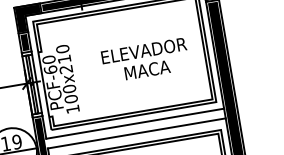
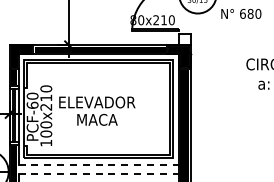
text: (145, 59) -> (97, 110), moved
line: (136, 124) -> (99, 165), solid -> dashed
line: (137, 132) -> (99, 173), solid -> dashed

